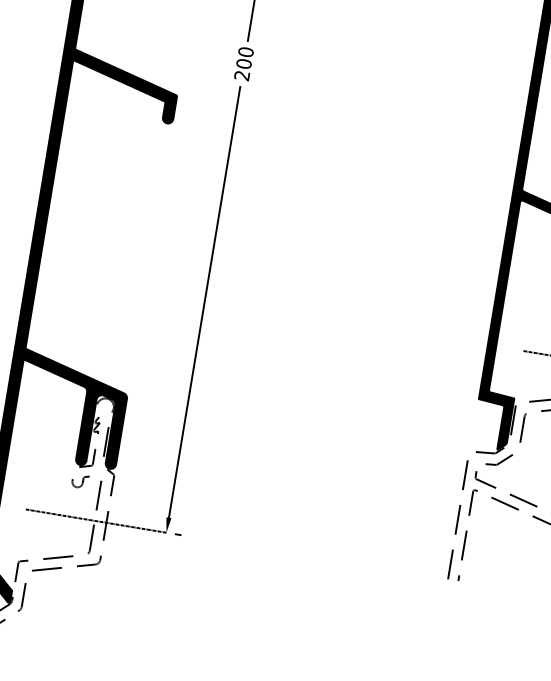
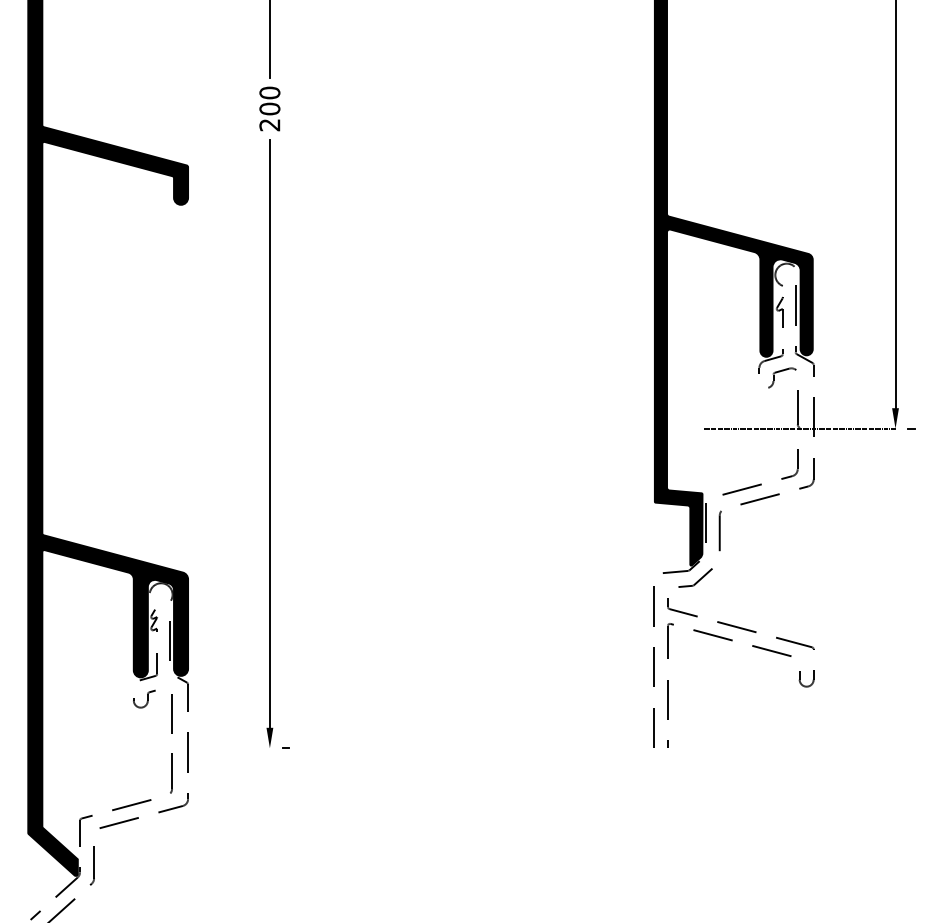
line: (95, 521) -> (173, 748), removed

